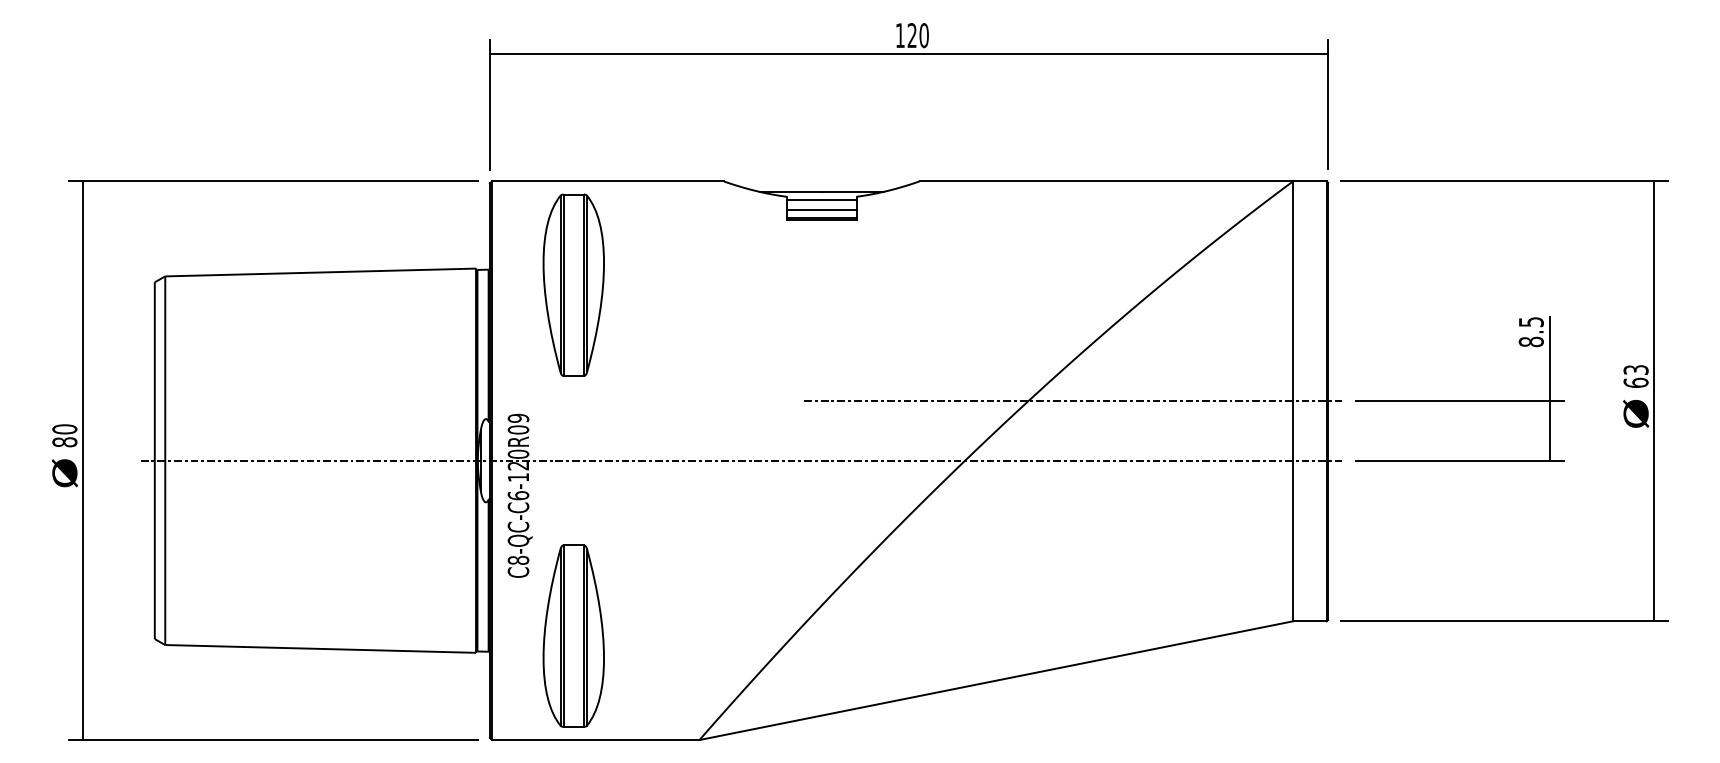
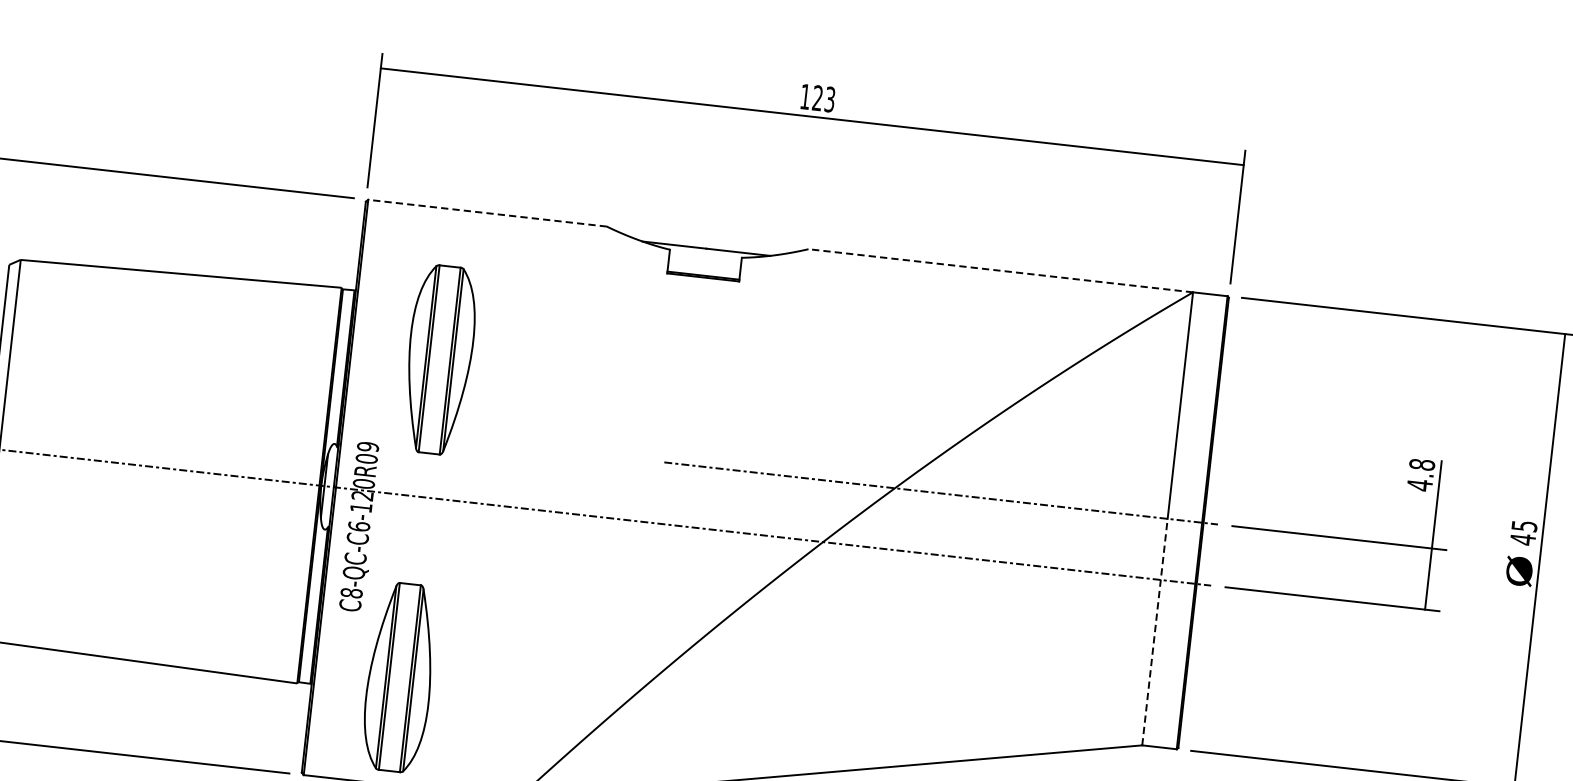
text: (923, 35) -> (829, 99), 120 -> 123
line: (607, 181) -> (487, 213), solid -> dashed
line: (1106, 181) -> (1000, 270), solid -> dashed
line: (821, 199) -> (705, 256), removed
line: (821, 209) -> (704, 266), removed
part: (573, 284) -> (439, 359), moved
text: (1530, 332) -> (1420, 475), 8.5 -> 4.8
text: (1635, 376) -> (1523, 532), 63 -> 45
line: (1293, 511) -> (1155, 632), solid -> dashed

